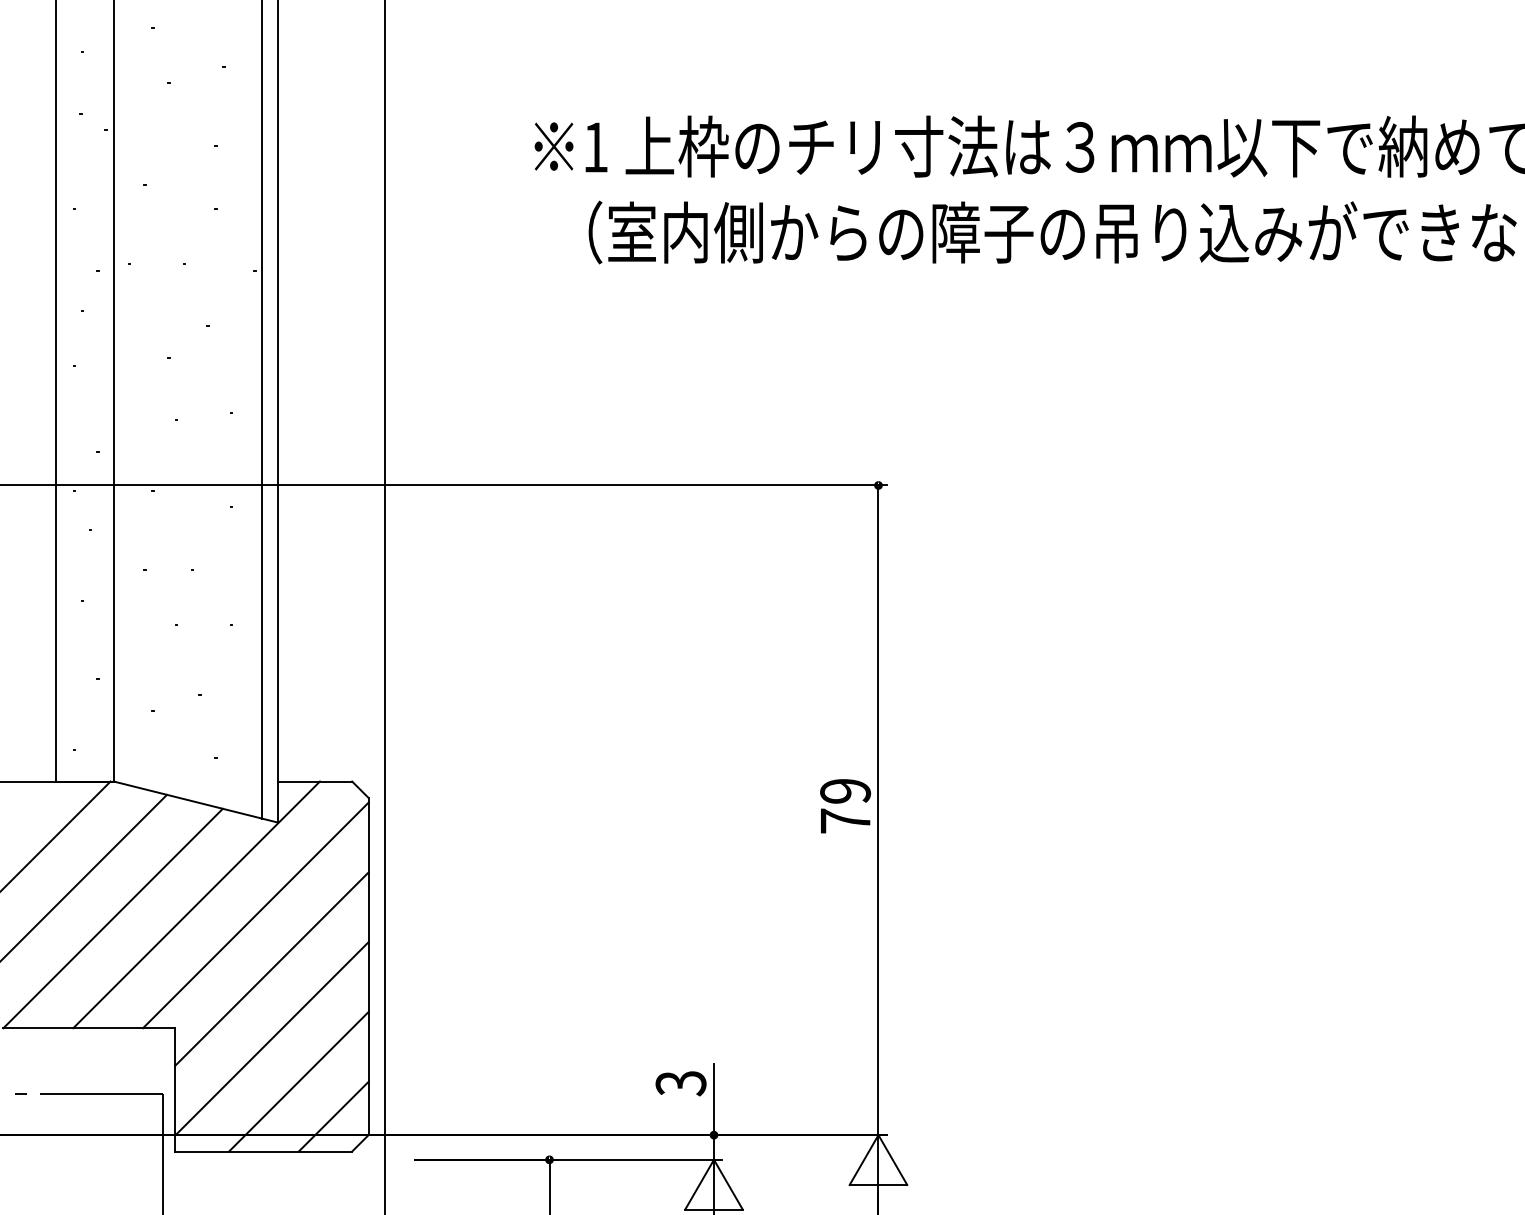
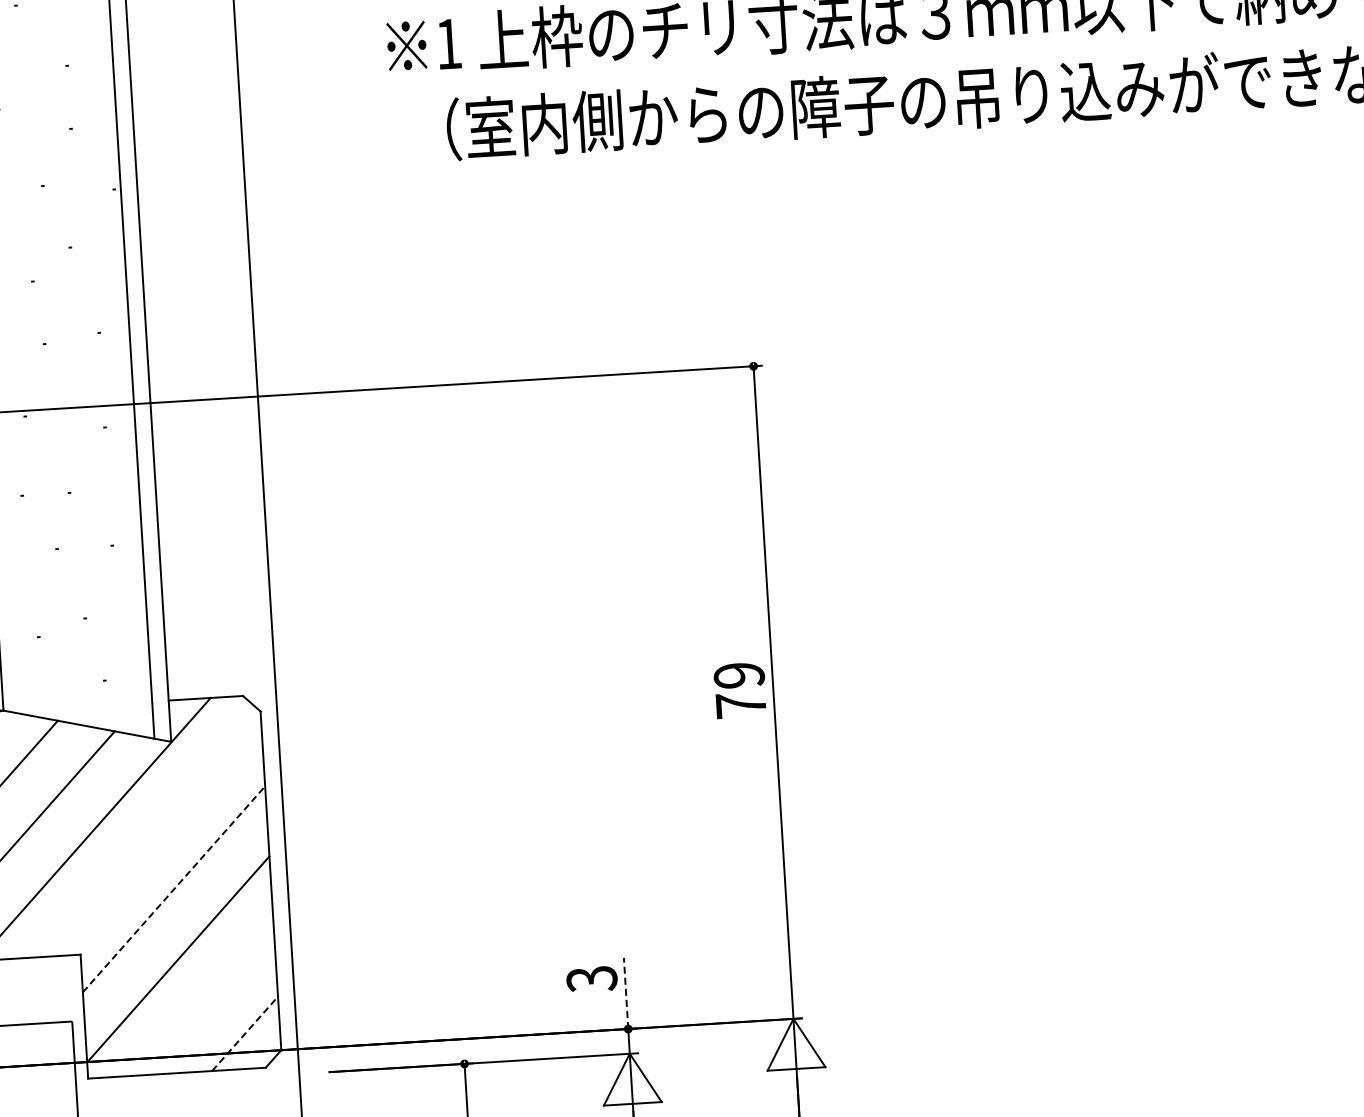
line: (255, 915) -> (154, 836), removed
line: (271, 969) -> (173, 889), solid -> dashed
line: (298, 1081) -> (207, 1000), removed
line: (714, 1099) -> (626, 993), solid -> dashed
line: (334, 1116) -> (245, 1033), solid -> dashed

